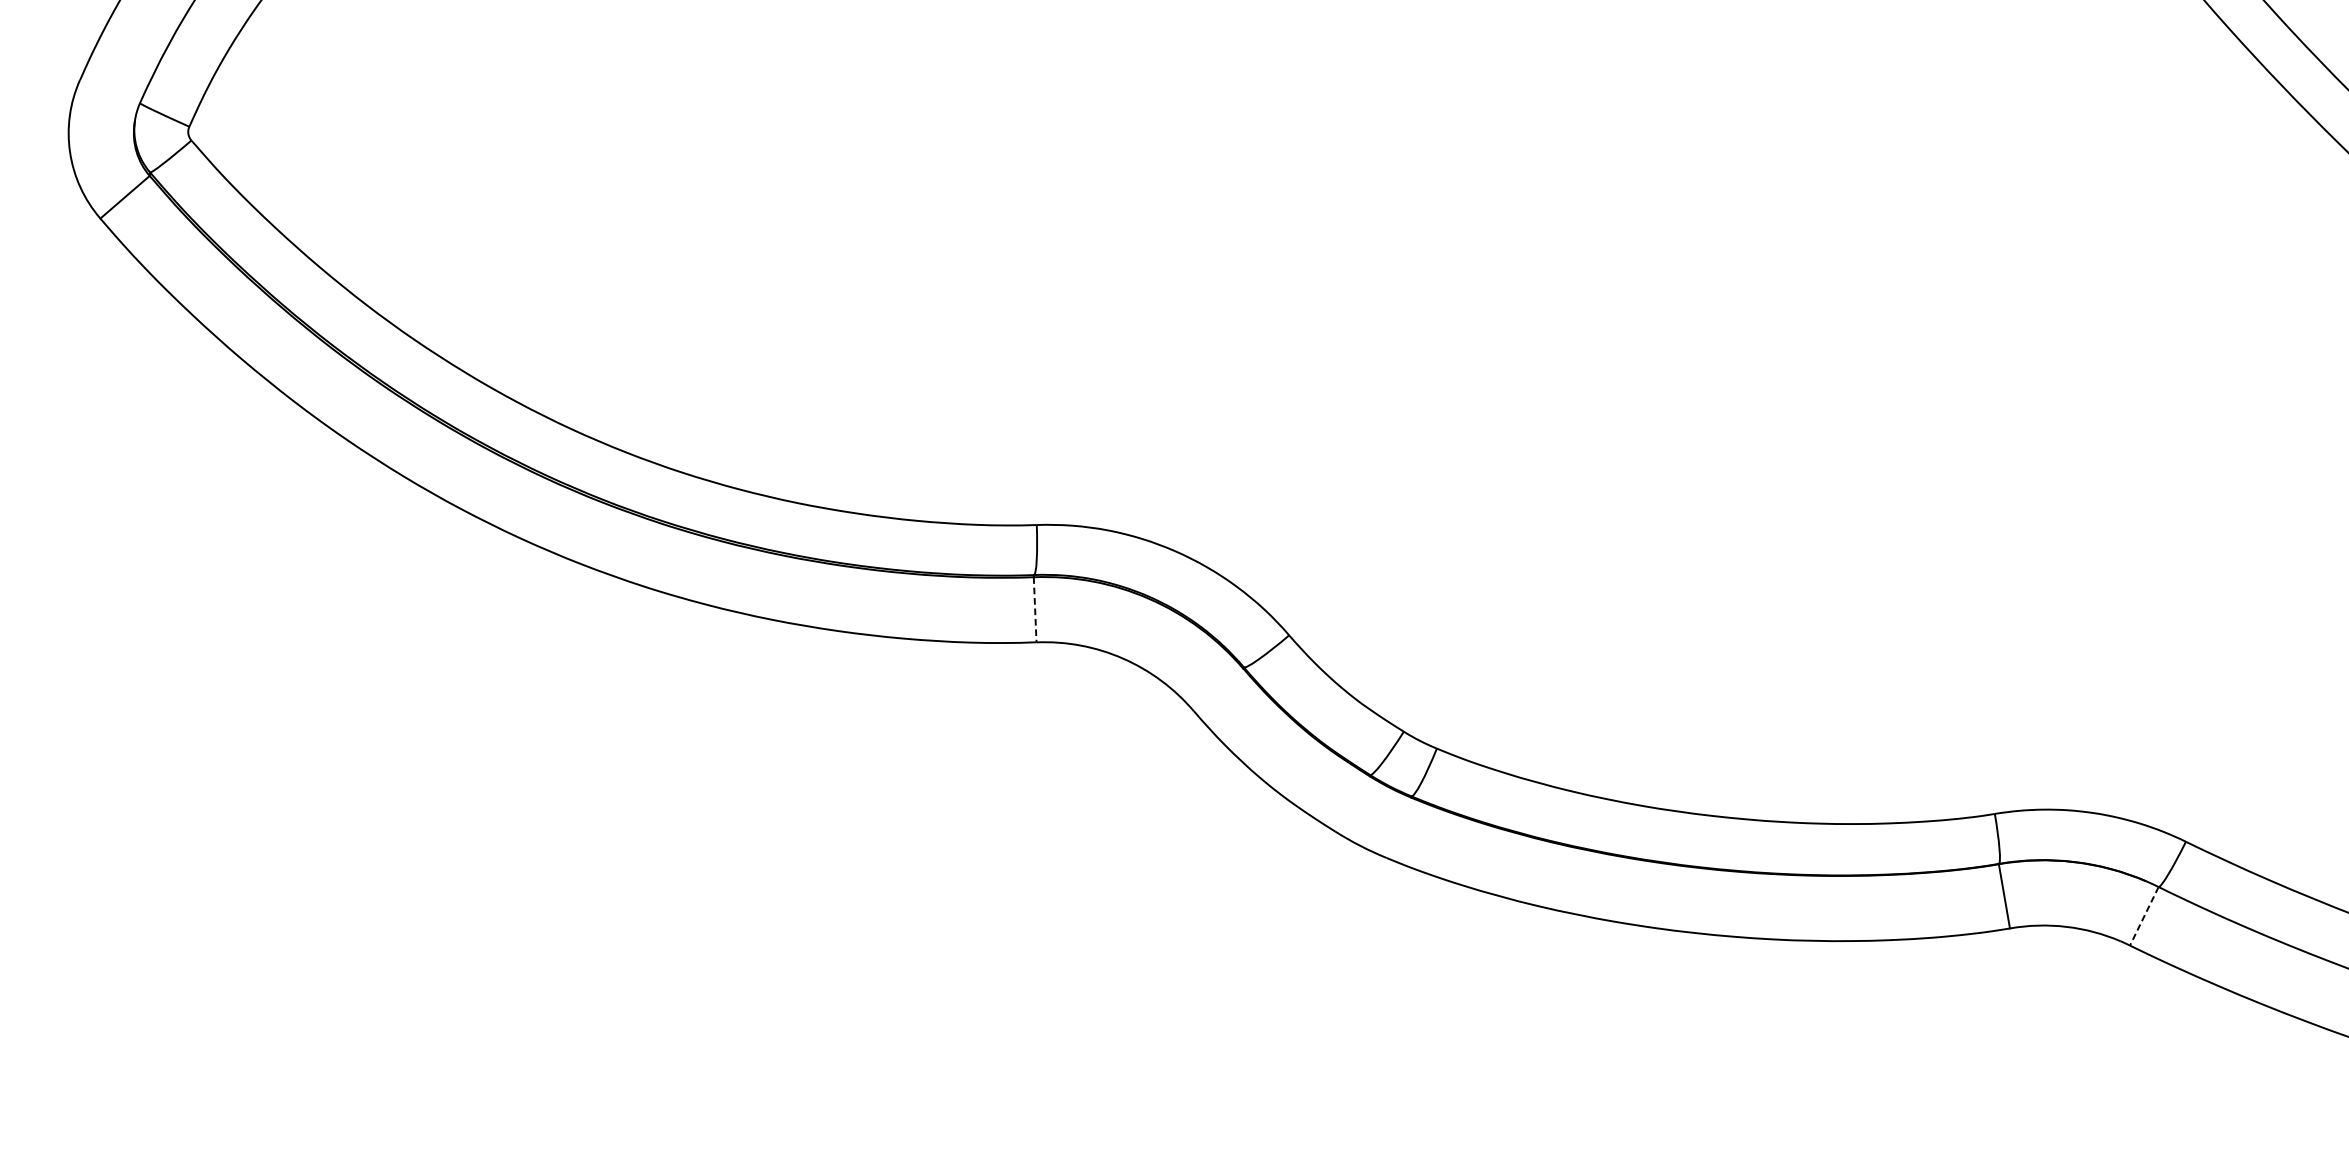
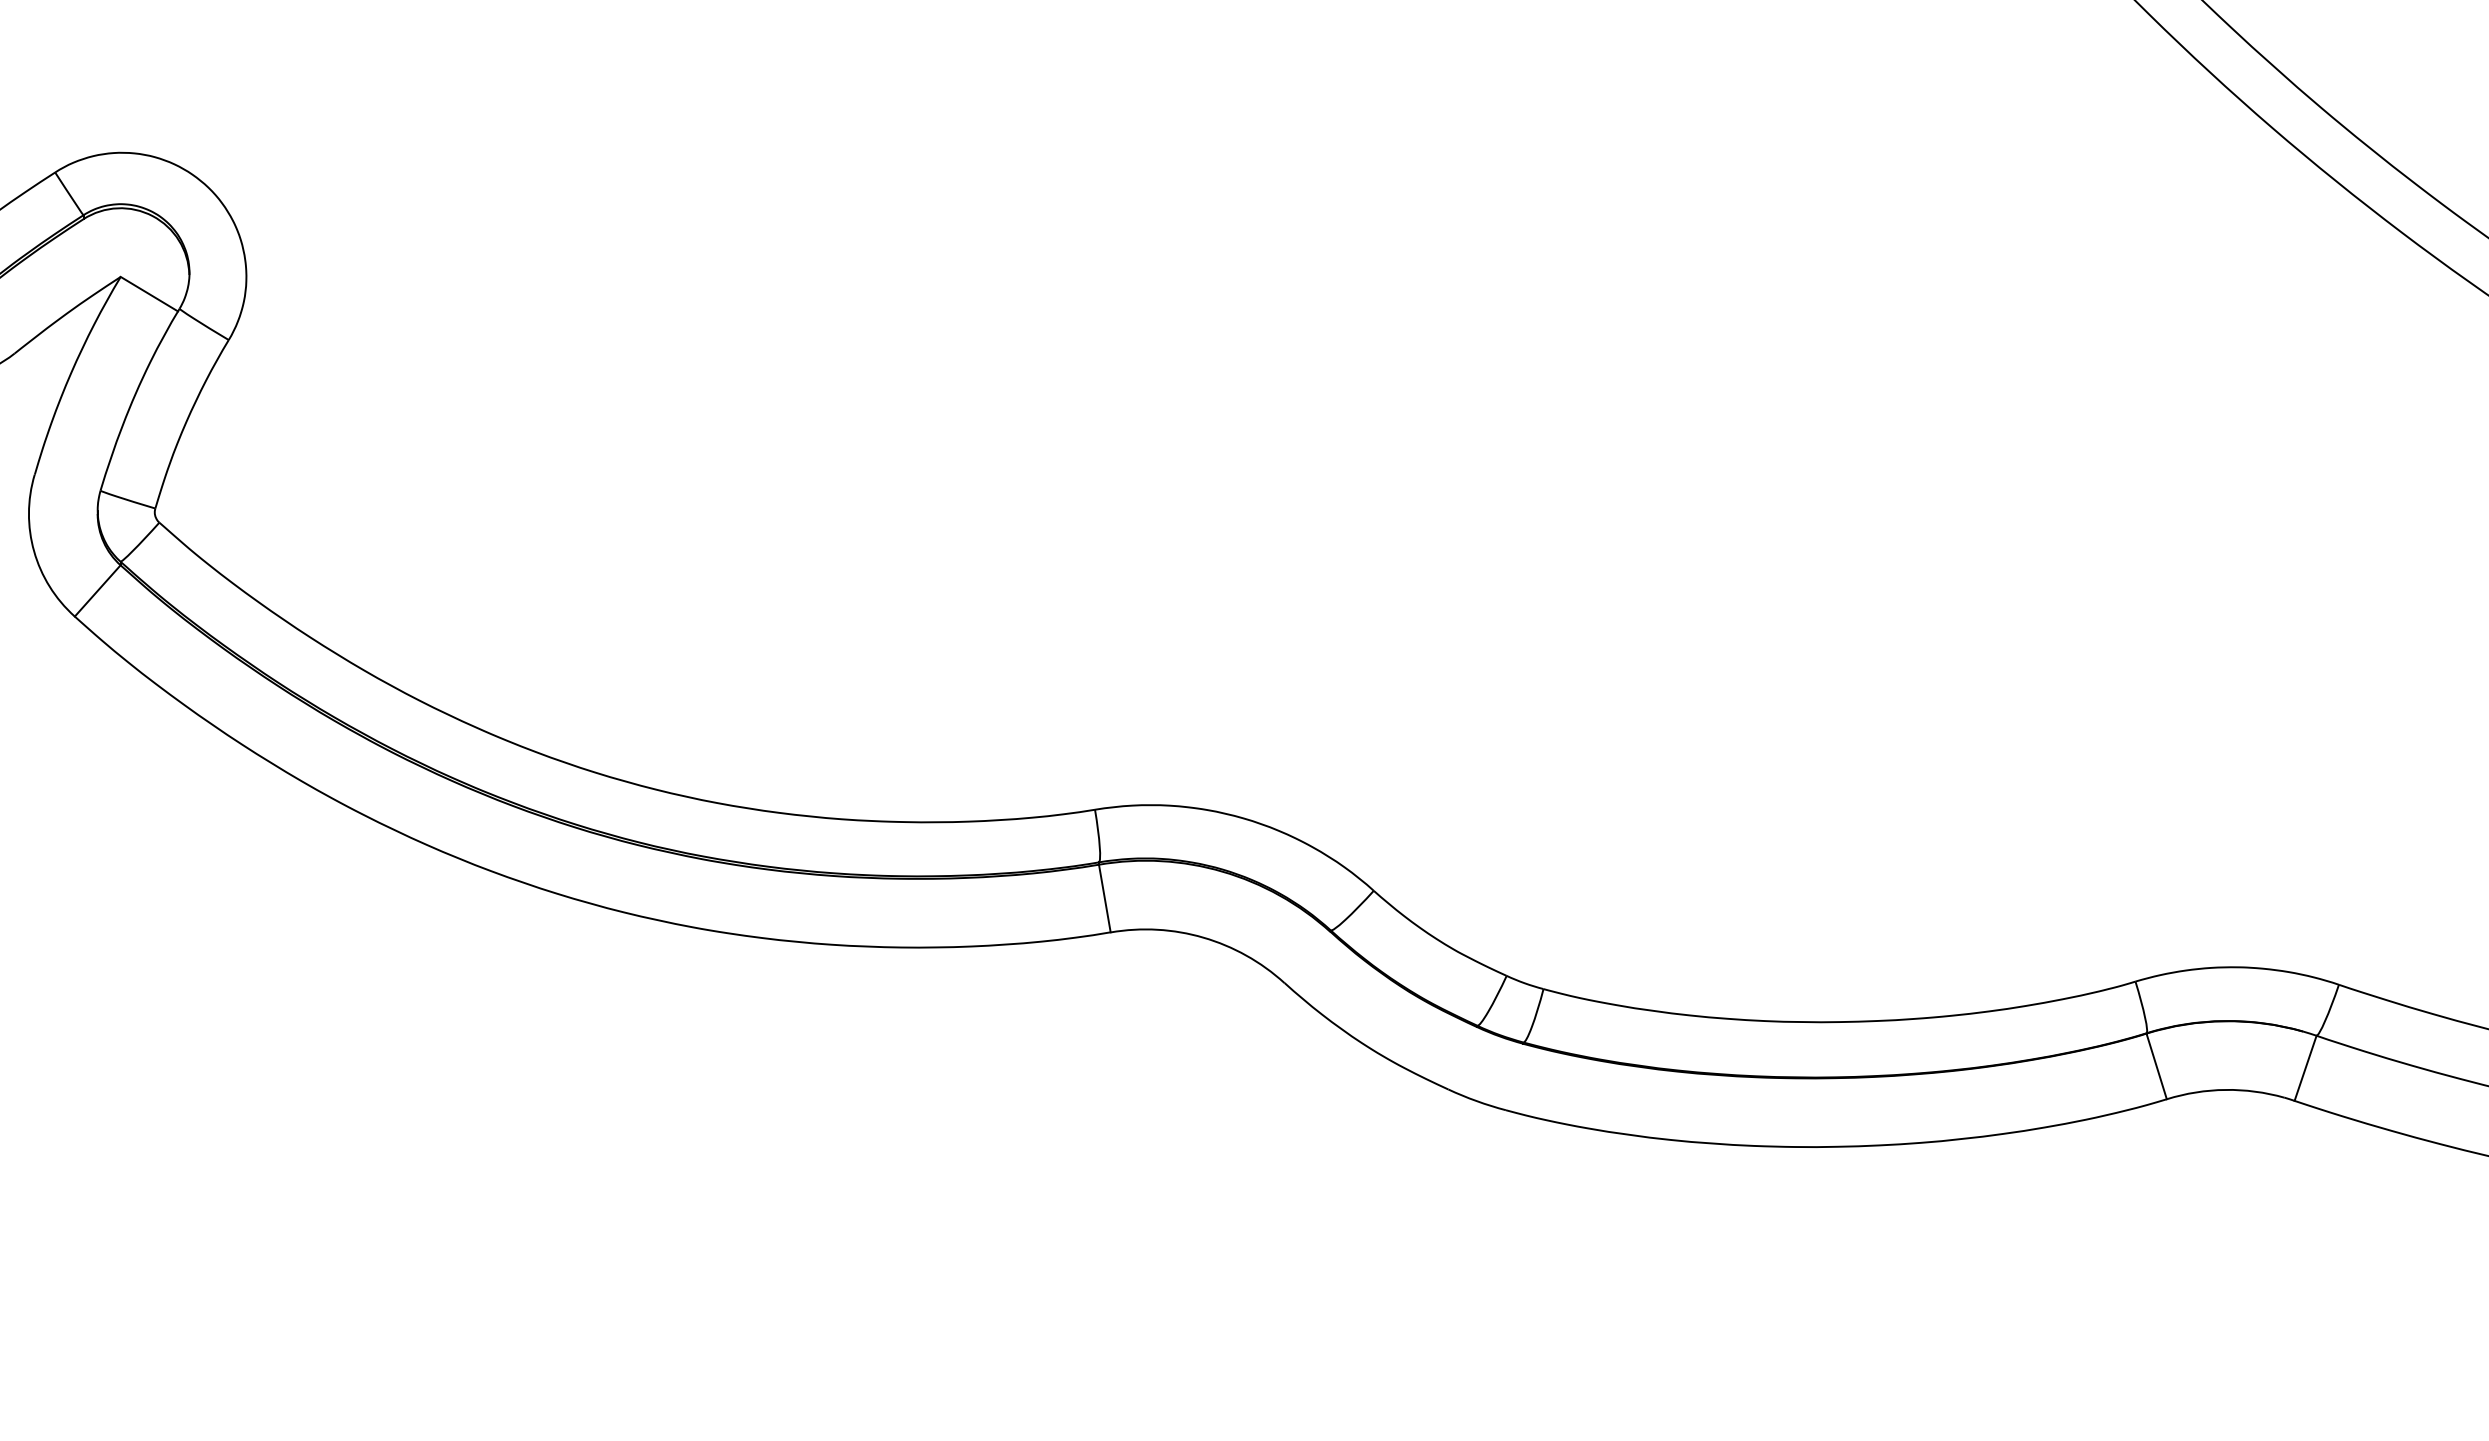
line: (1034, 610) -> (1104, 899), dashed -> solid
line: (2144, 916) -> (2305, 1068), dashed -> solid

